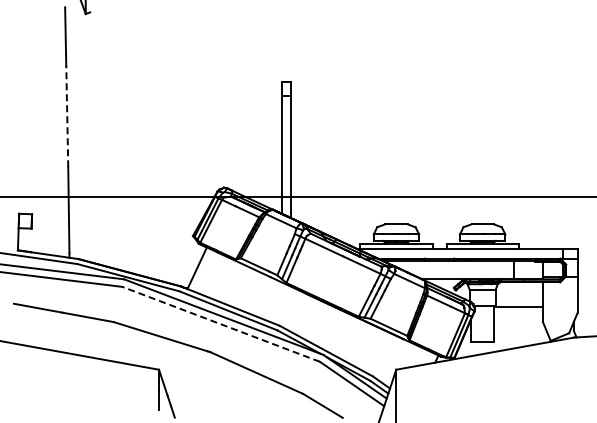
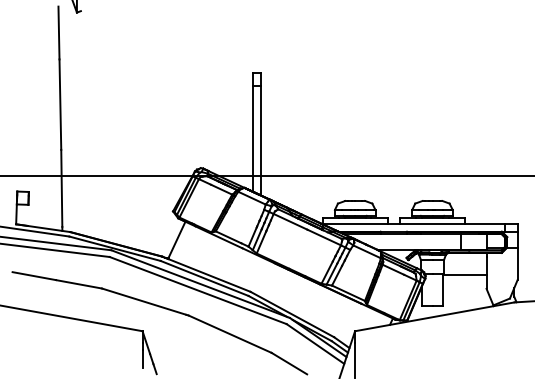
line: (67, 116) -> (60, 104), dashed -> solid
line: (221, 324) -> (198, 290), dashed -> solid

